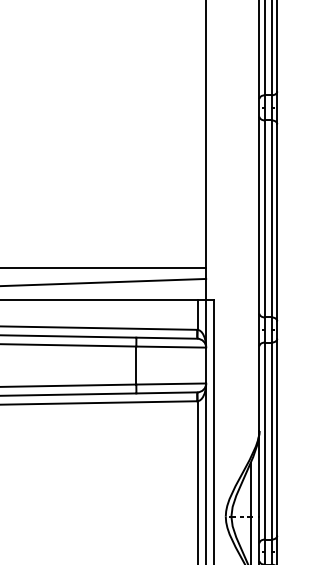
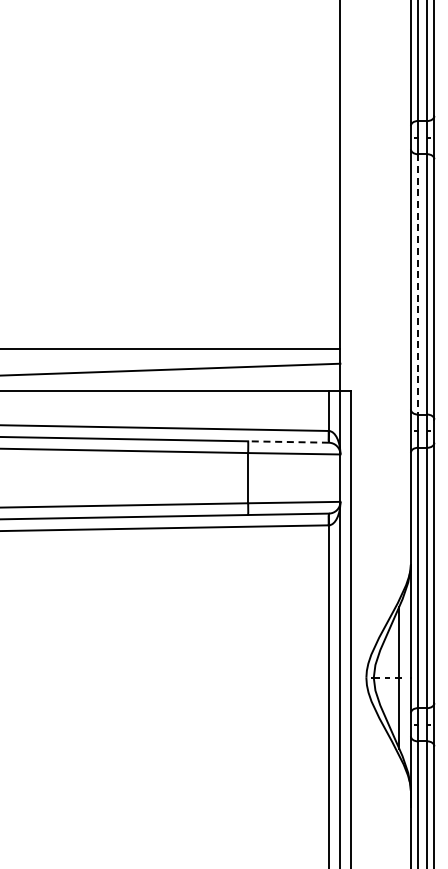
line: (264, 219) -> (417, 284), solid -> dashed
line: (166, 338) -> (288, 442), solid -> dashed

